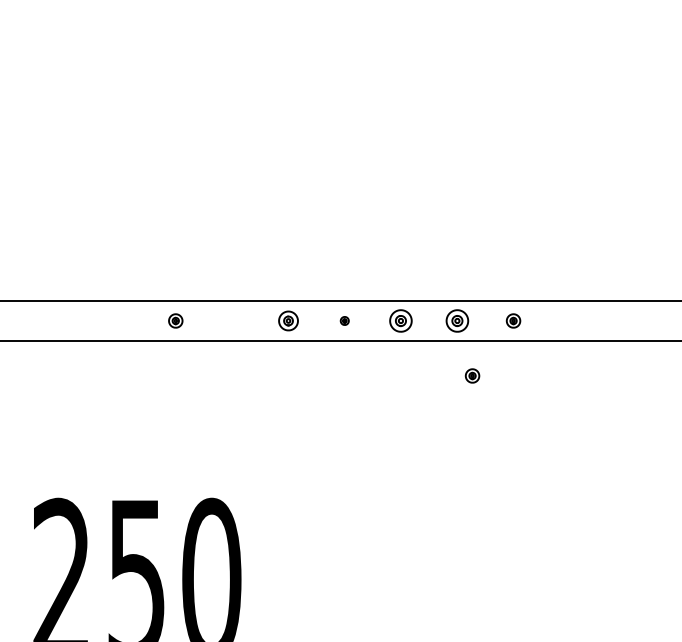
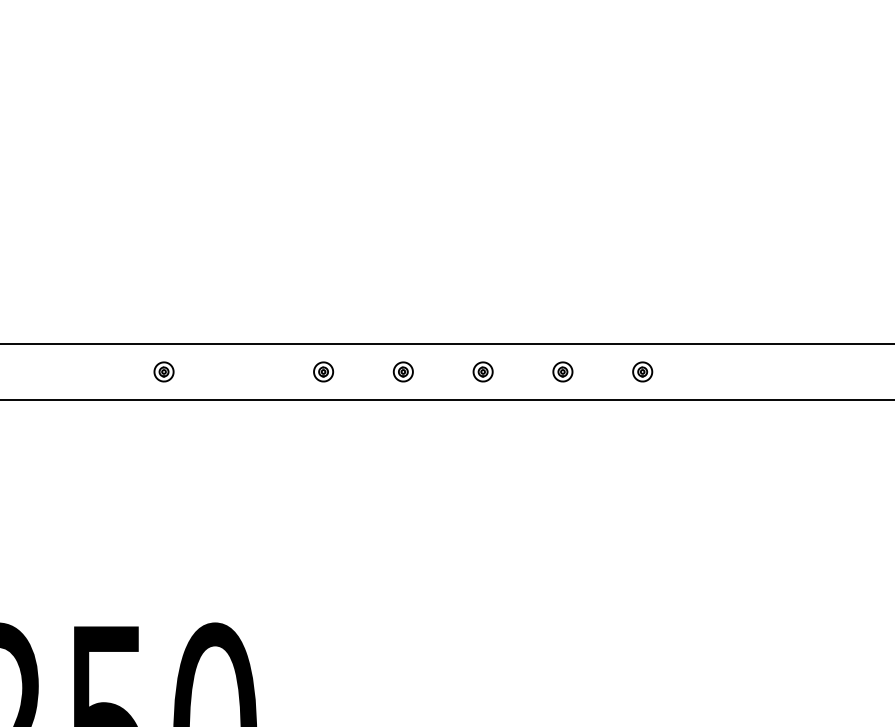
part: (287, 320) -> (322, 371), size x0.71
part: (344, 320) -> (403, 371), size x1.67
part: (400, 320) -> (482, 371), size x0.62
part: (456, 320) -> (561, 371), size x0.62
part: (472, 375) -> (584, 449), removed

